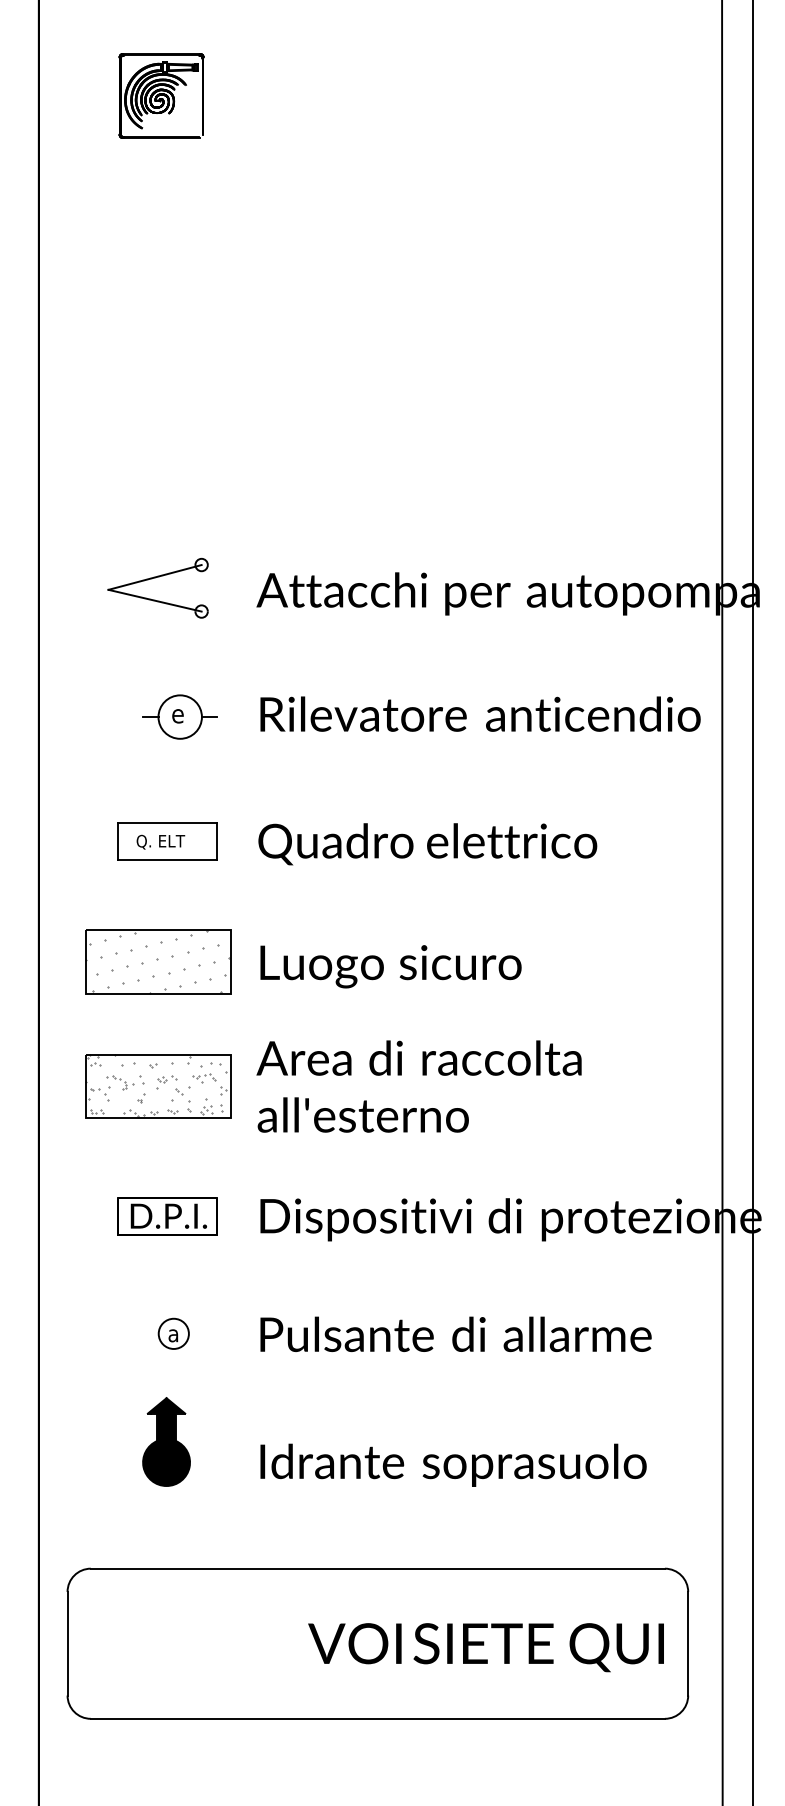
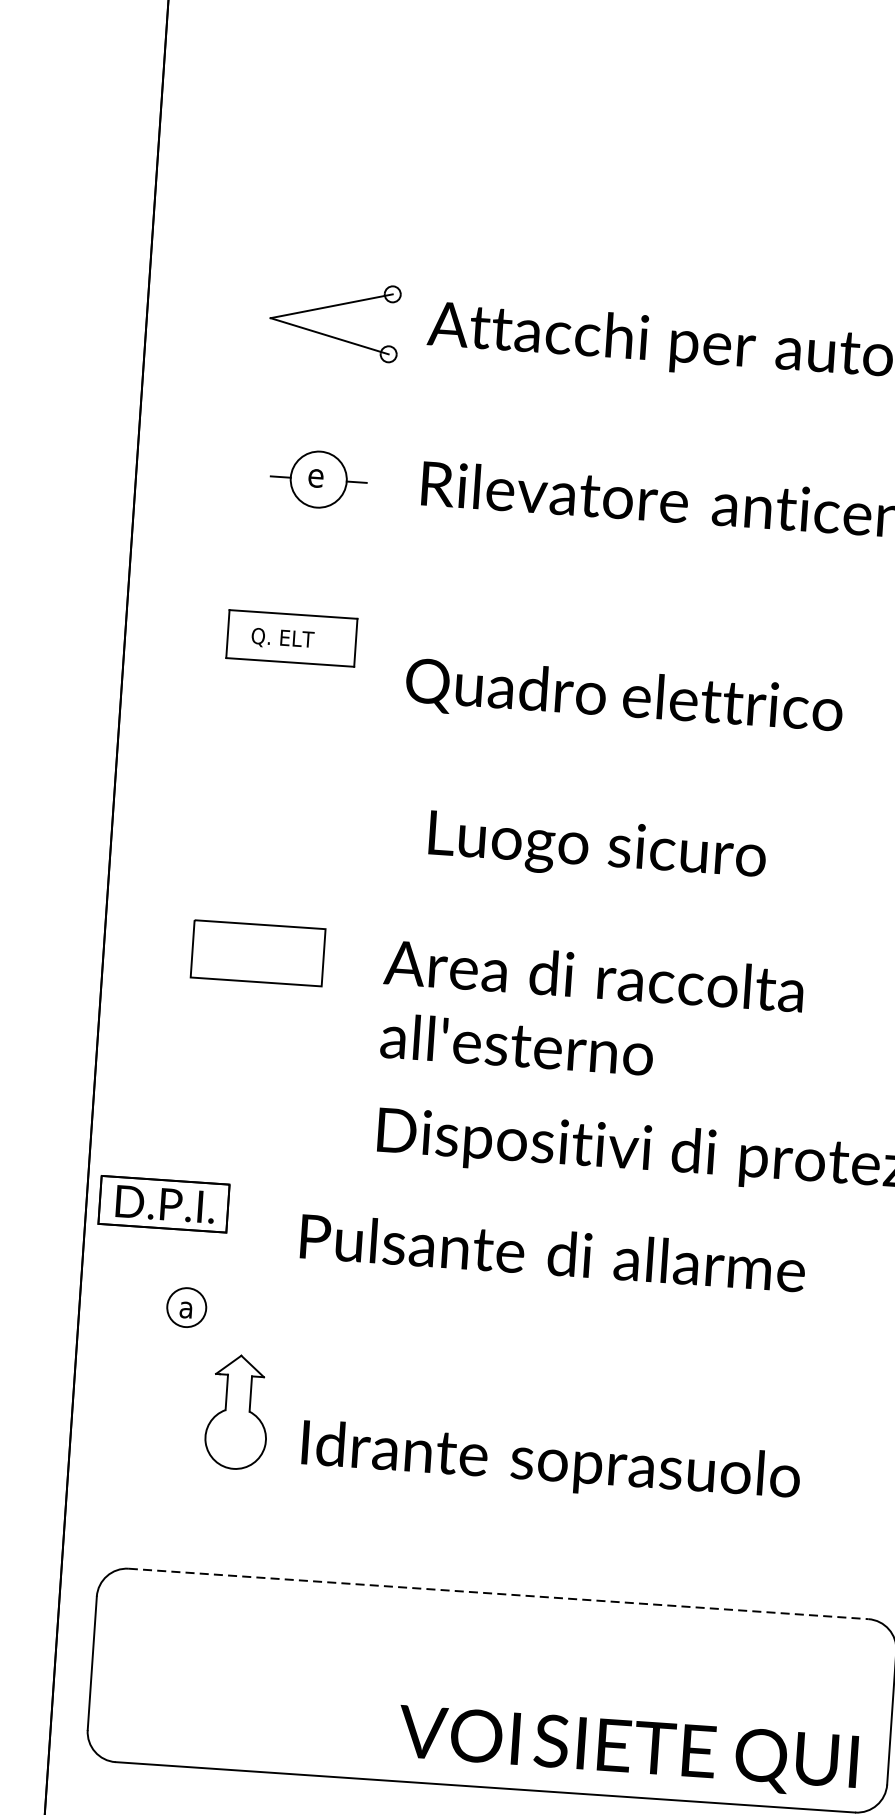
part: (155, 578) -> (332, 307), moved
text: (427, 844) -> (623, 698), moved
part: (158, 961) -> (269, 792), removed
text: (390, 966) -> (596, 848), moved
part: (158, 1086) -> (258, 953), size x0.7
text: (418, 1086) -> (590, 1012), moved
part: (167, 1216) -> (163, 1204), moved
part: (173, 1333) -> (186, 1307), moved
text: (455, 1334) -> (552, 1253), moved
fill: (166, 1442) -> (237, 1412), removed
text: (453, 1464) -> (551, 1462), moved
line: (378, 1568) -> (499, 1593), solid -> dashed
text: (485, 1647) -> (627, 1751), moved

